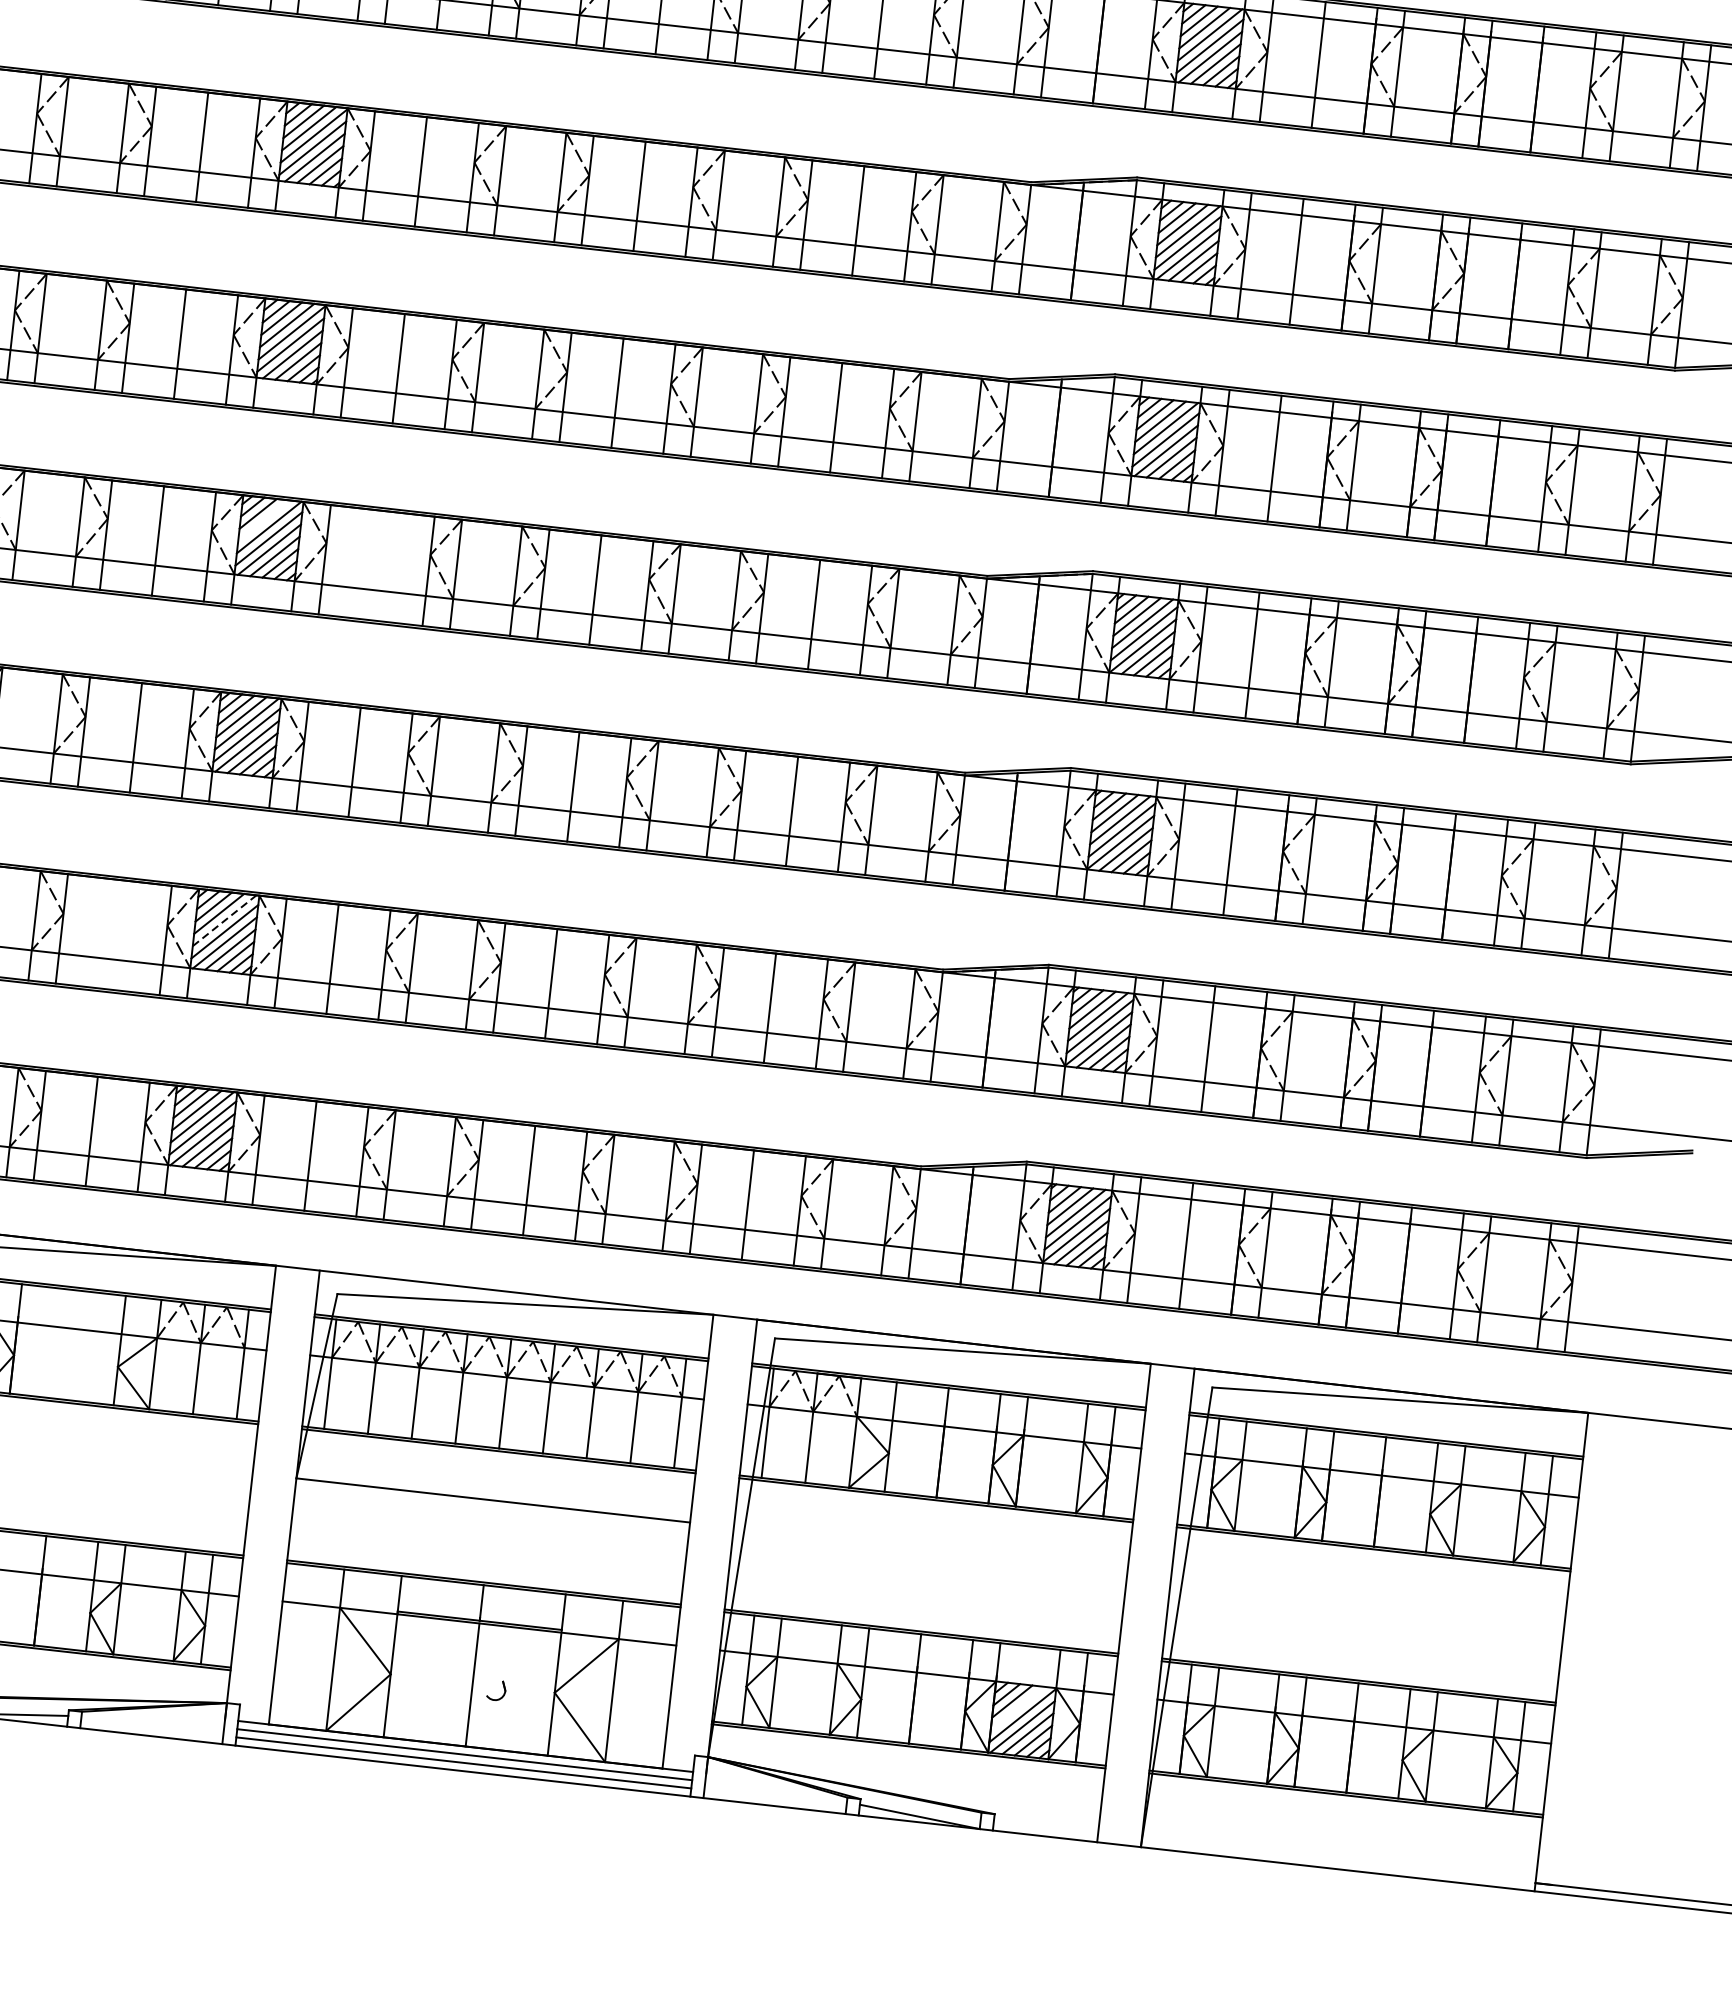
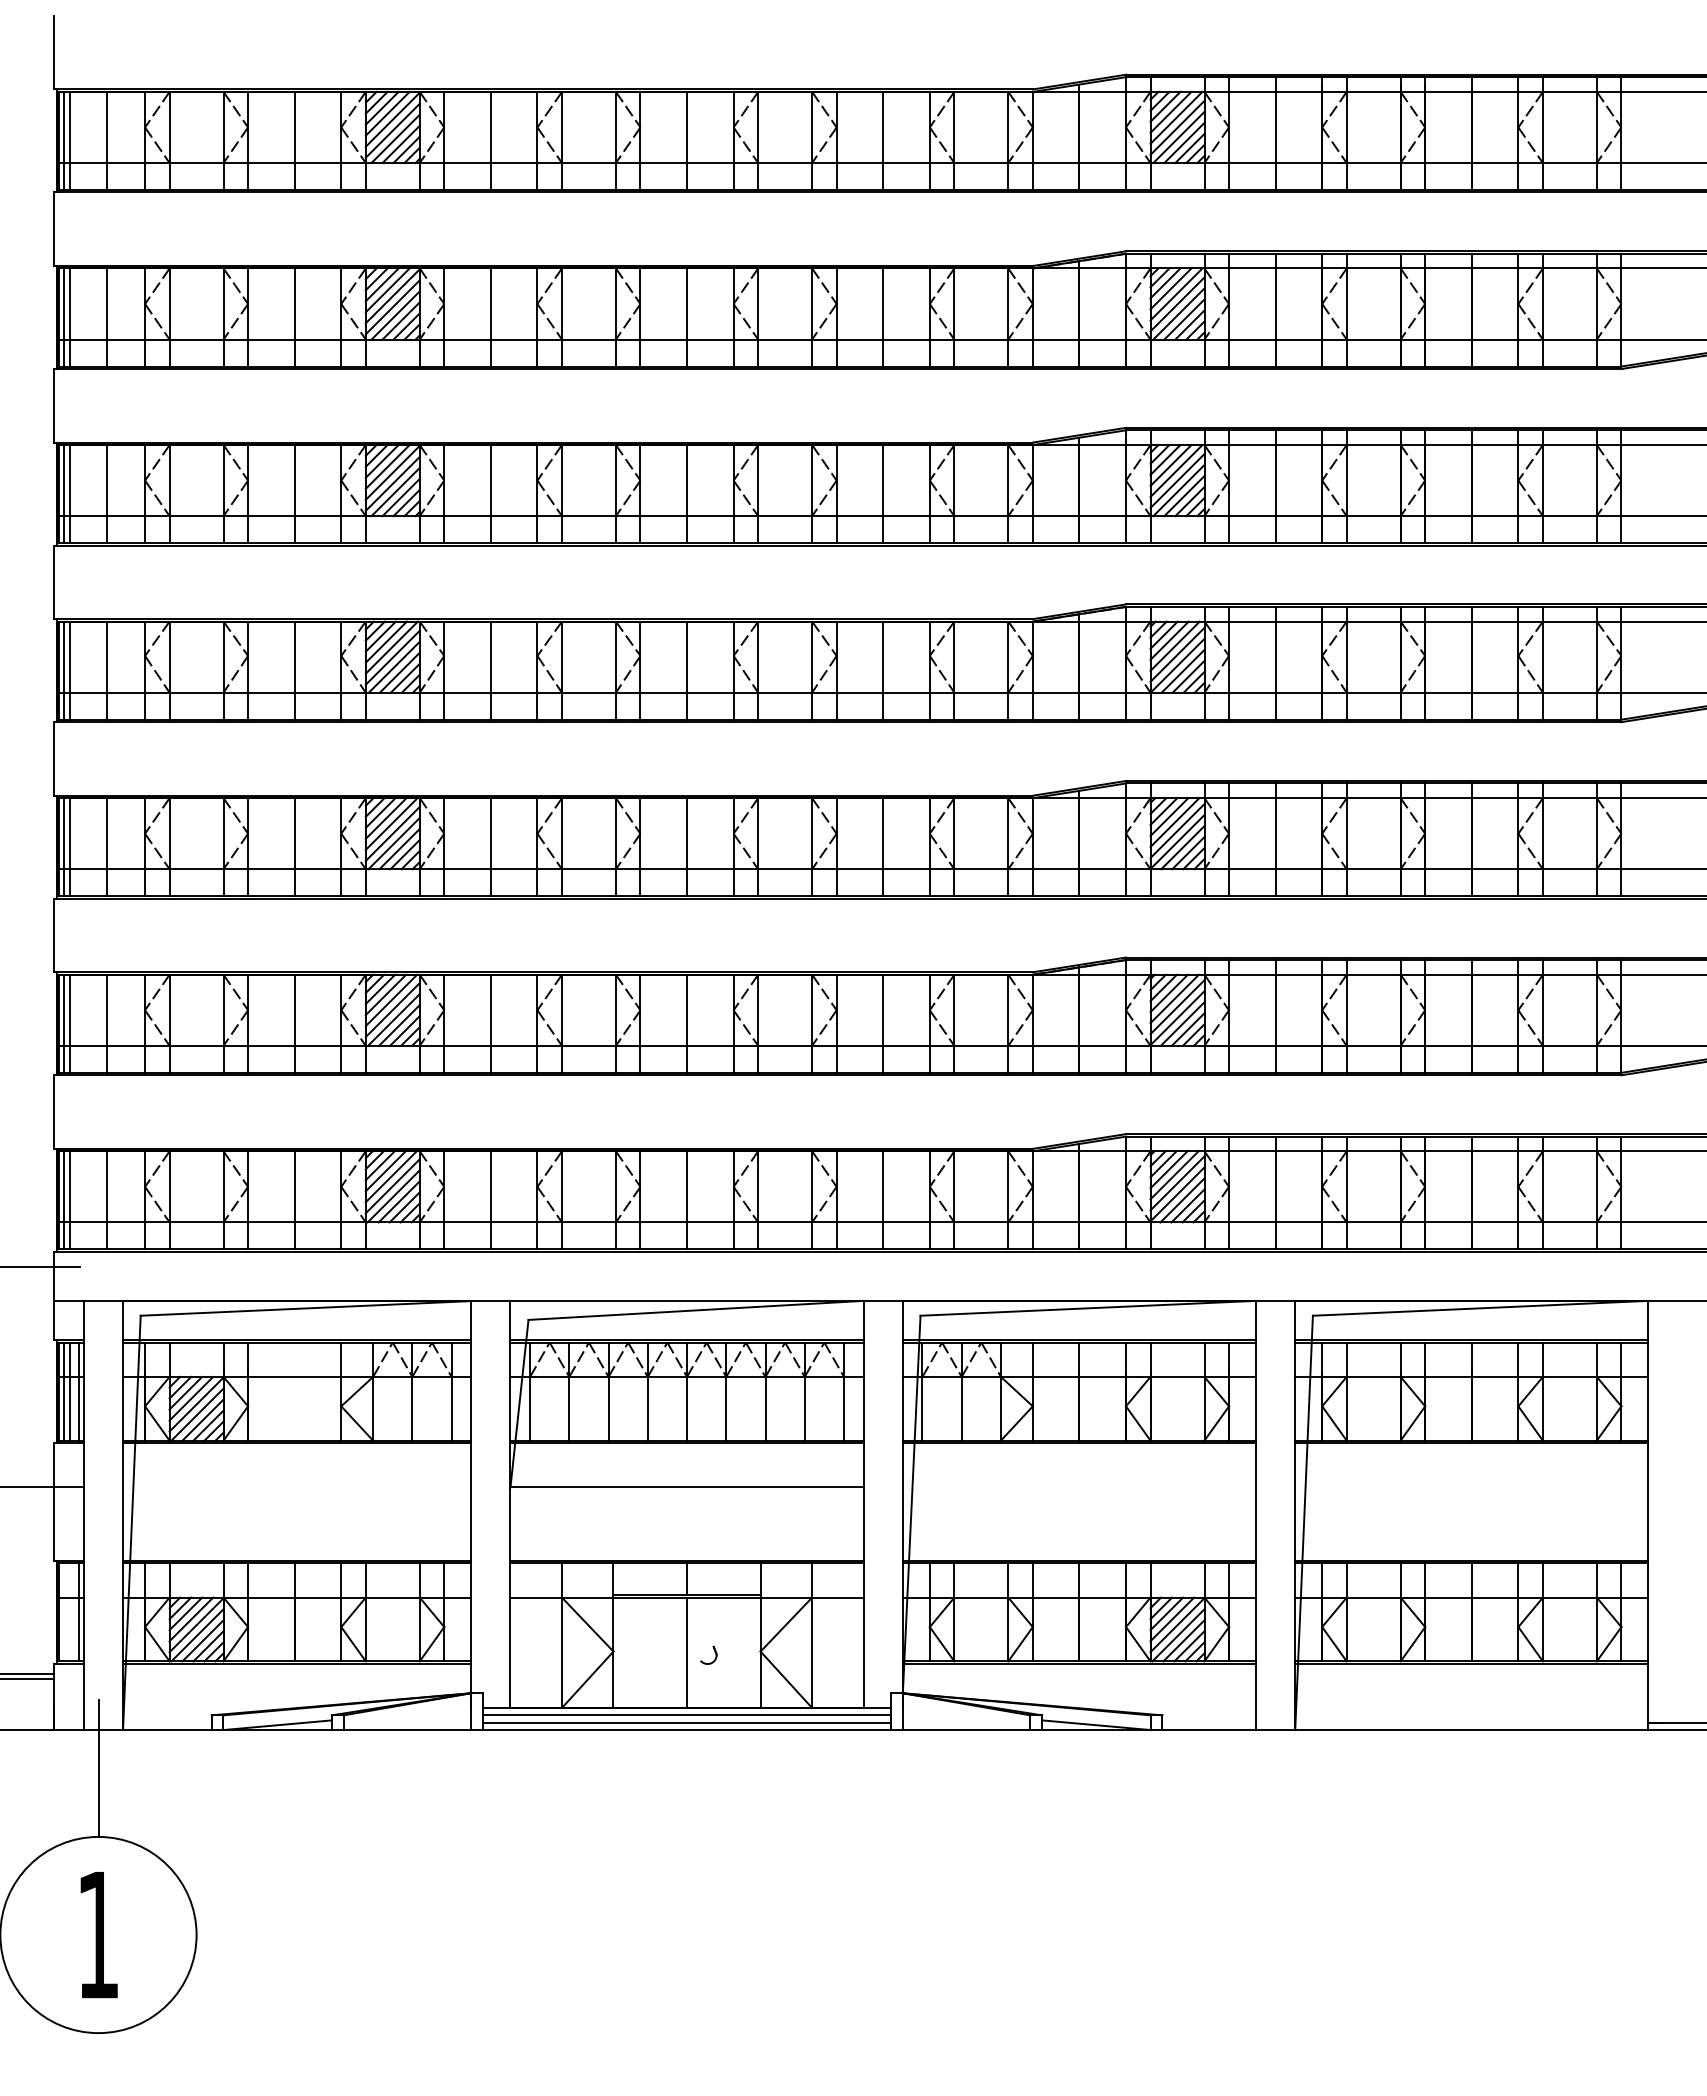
line: (262, 519) -> (385, 641), added
line: (376, 565) -> (490, 670), added
line: (224, 920) -> (391, 1000), dashed -> solid
line: (113, 934) -> (294, 1023), added
line: (1017, 1708) -> (1172, 1619), added

